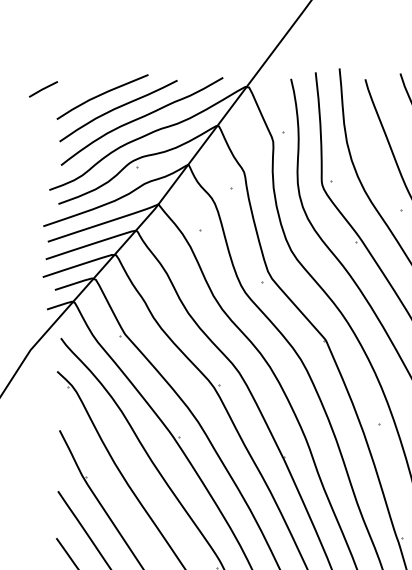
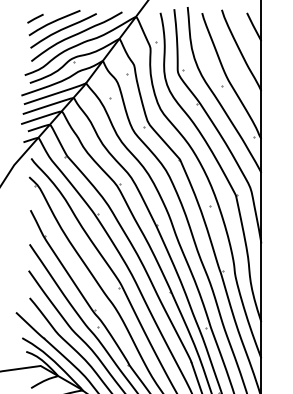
line: (43, 88) -> (35, 18), moved

